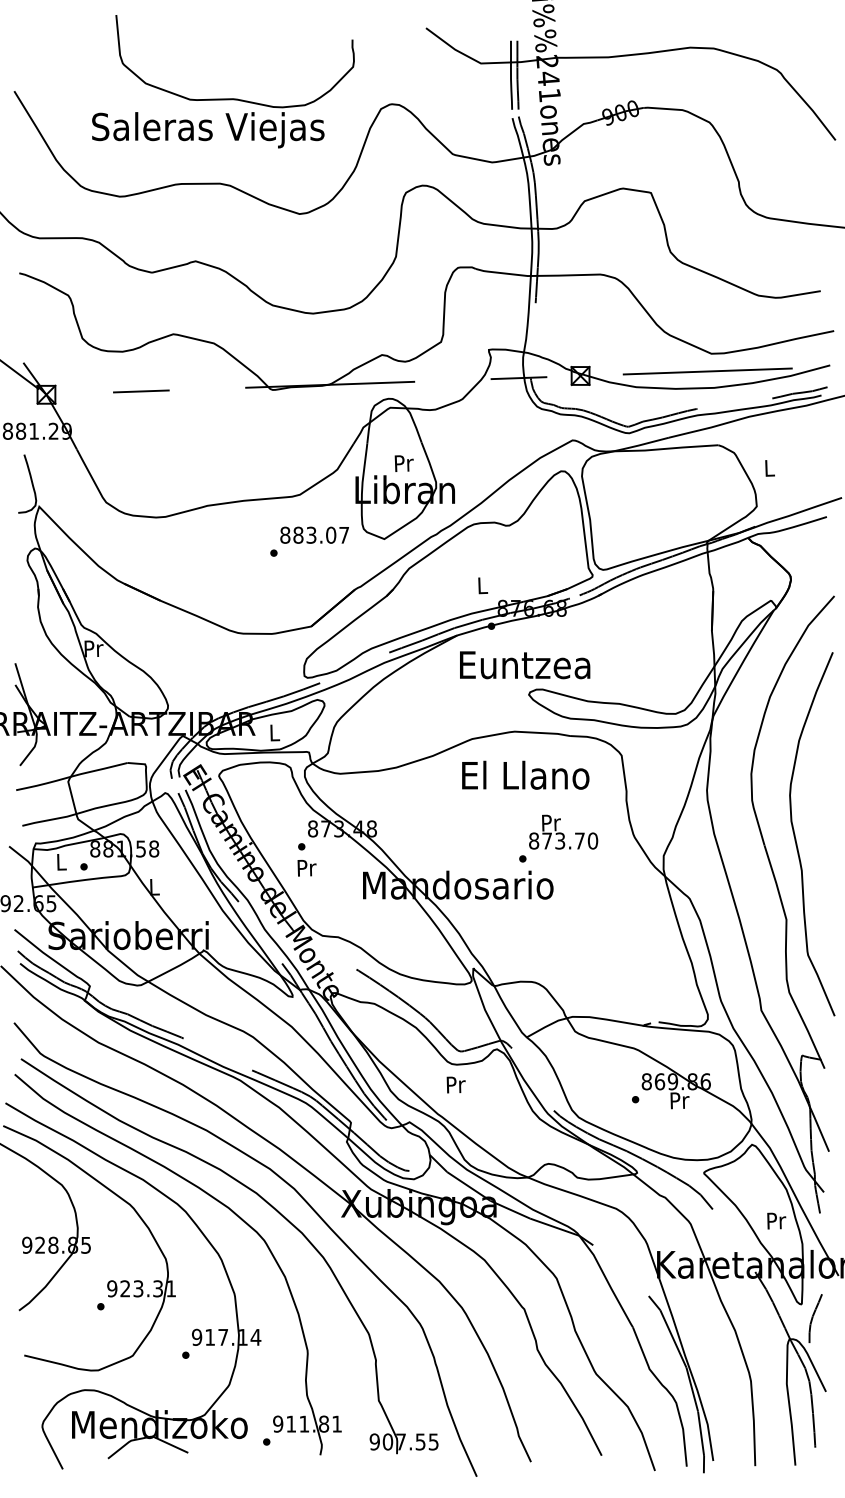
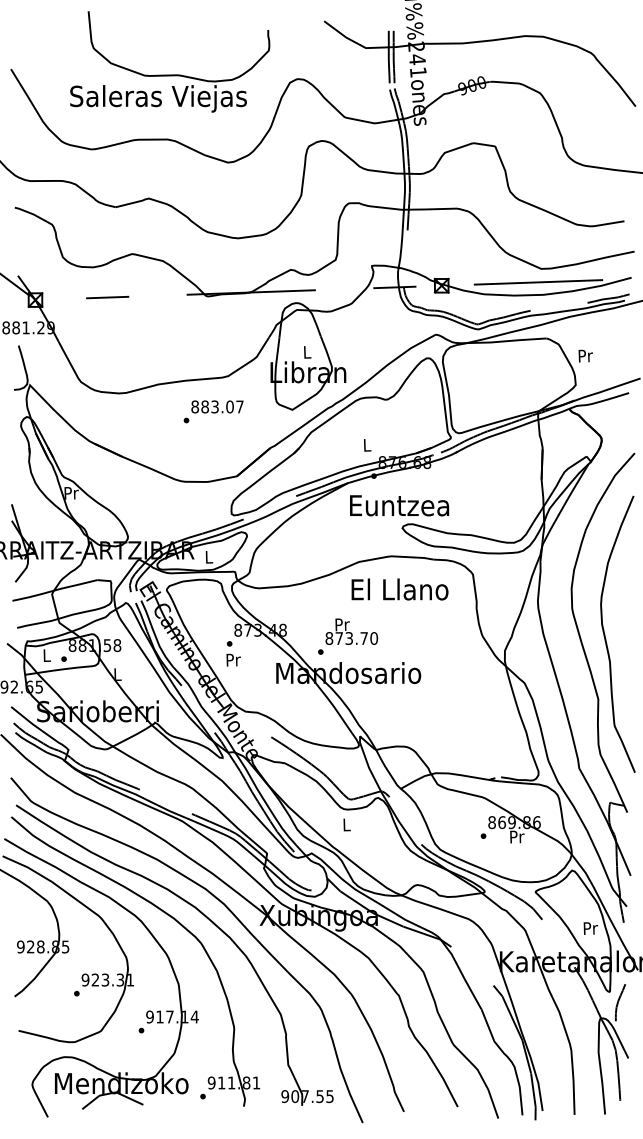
text: (404, 463) -> (307, 352), Pr -> L
text: (769, 467) -> (585, 355), L -> Pr
text: (309, 541) -> (213, 411), moved
text: (559, 838) -> (348, 636), moved
text: (456, 1084) -> (347, 824), Pr -> L

